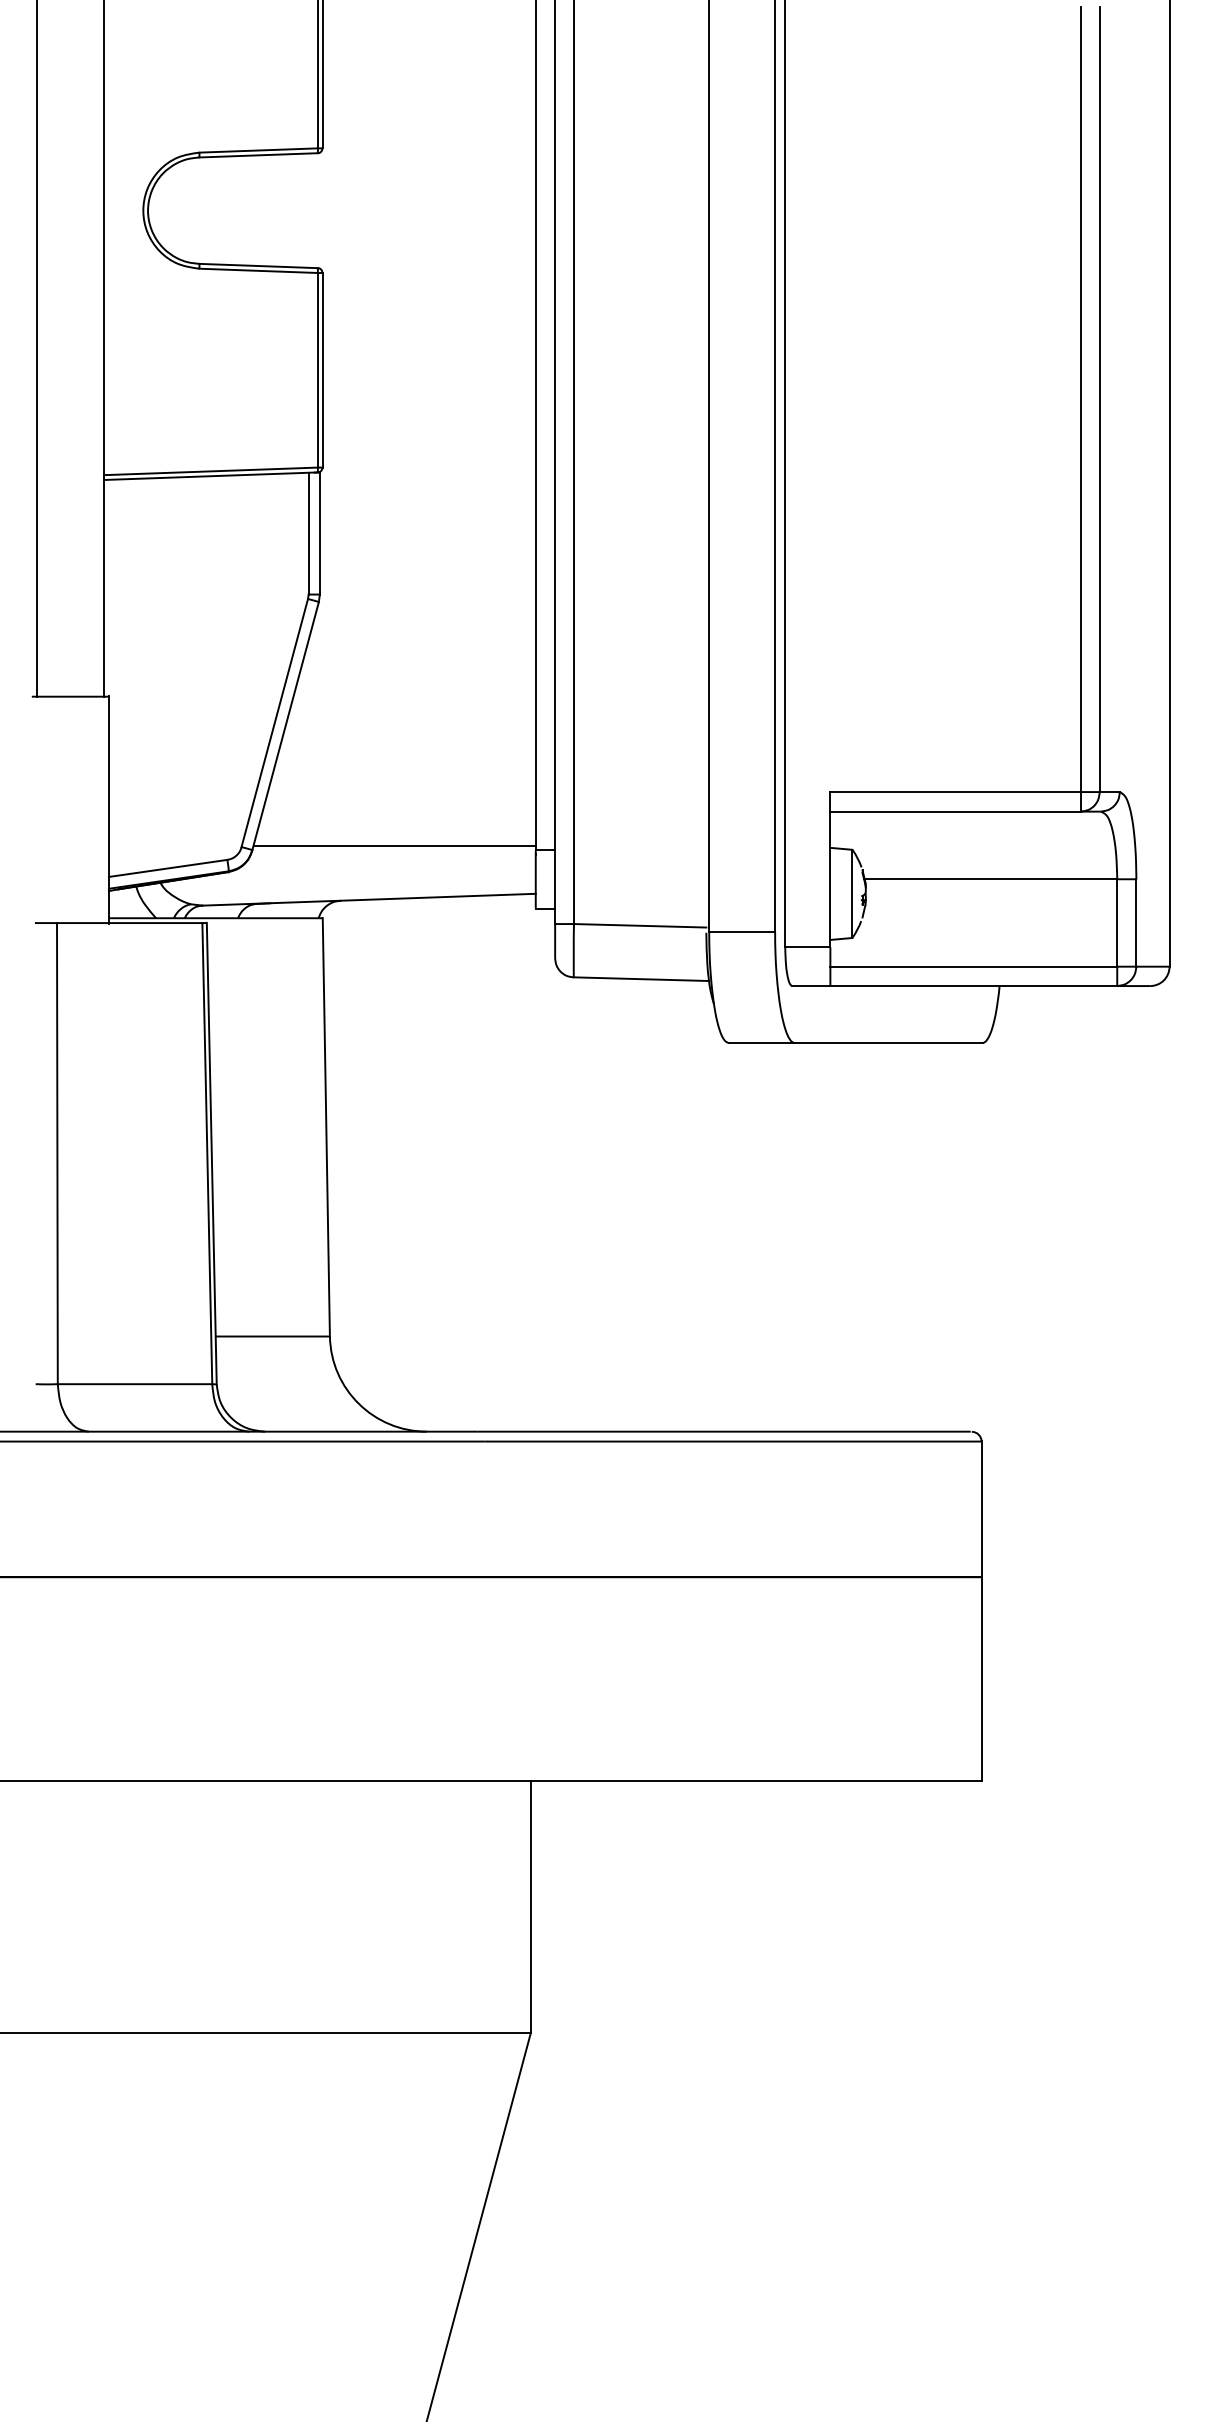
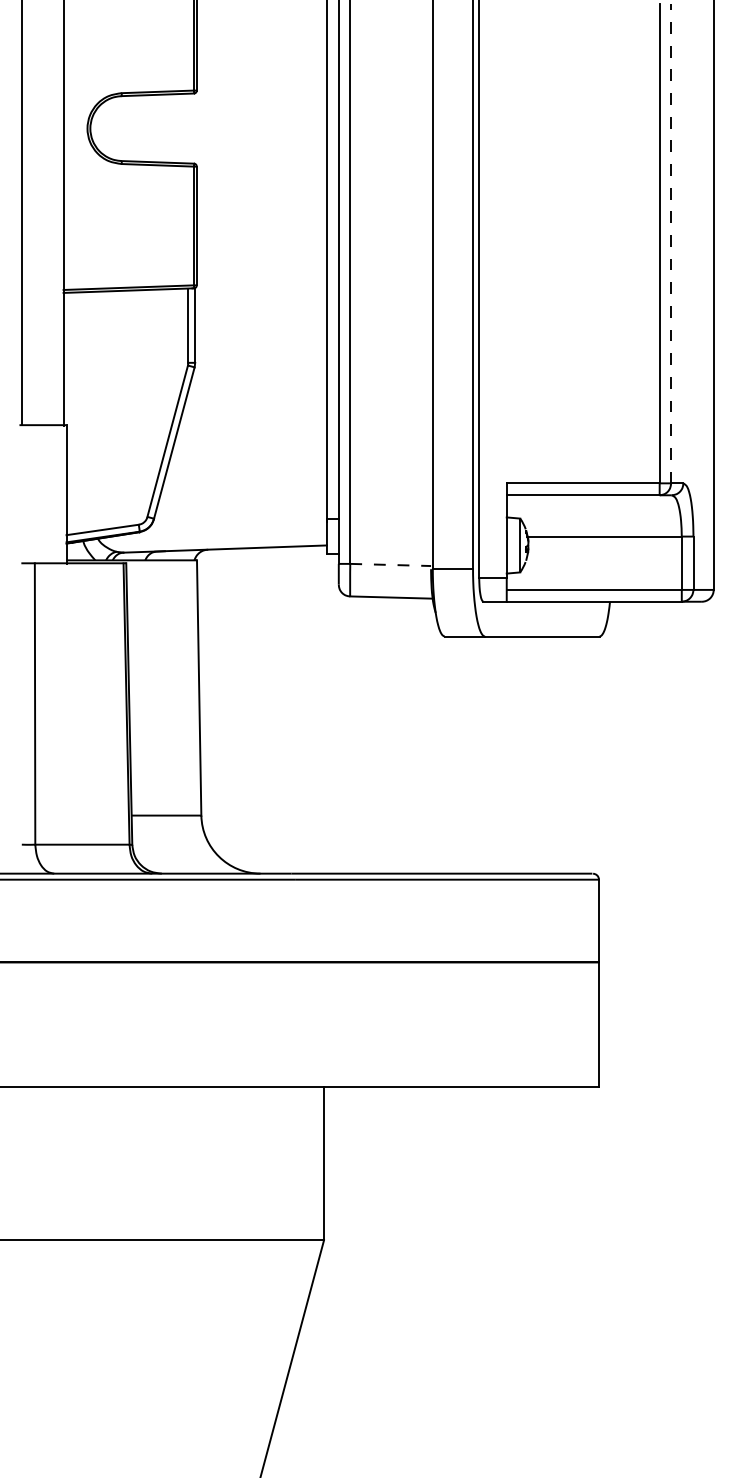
line: (1100, 398) -> (671, 243), solid -> dashed
line: (394, 846) -> (240, 516), removed
line: (641, 925) -> (391, 564), solid -> dashed

